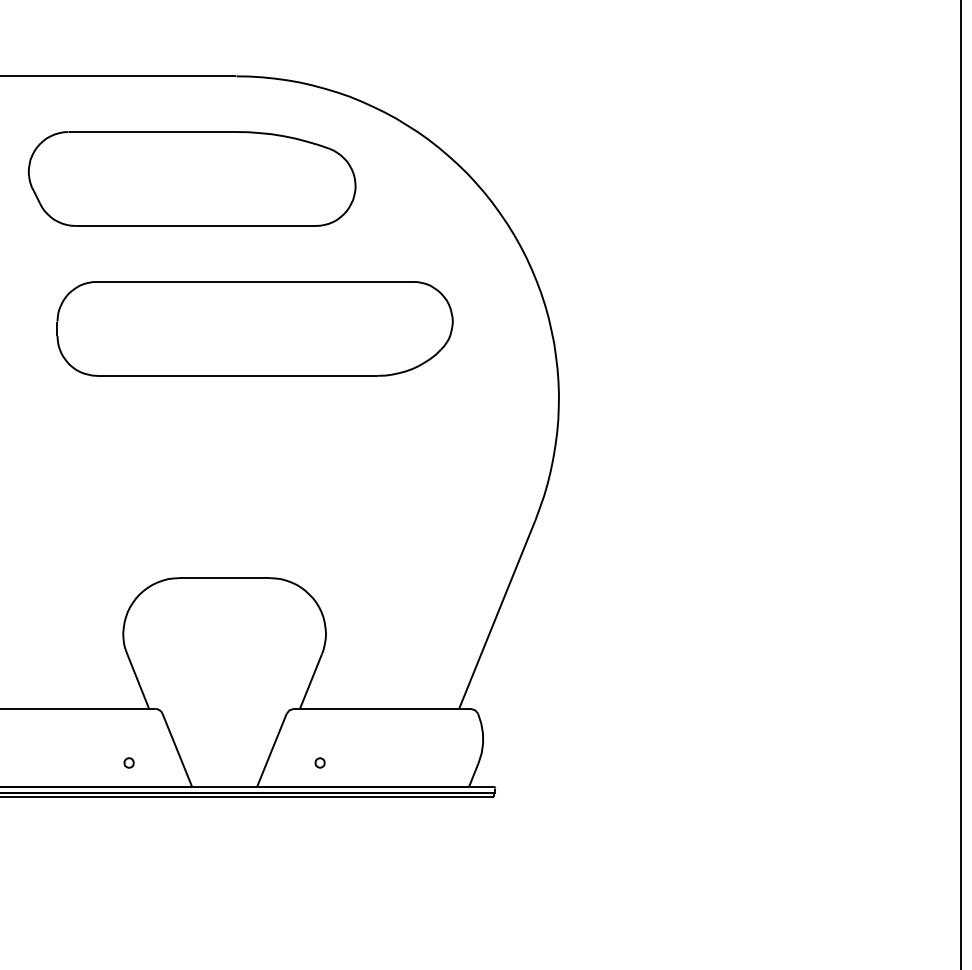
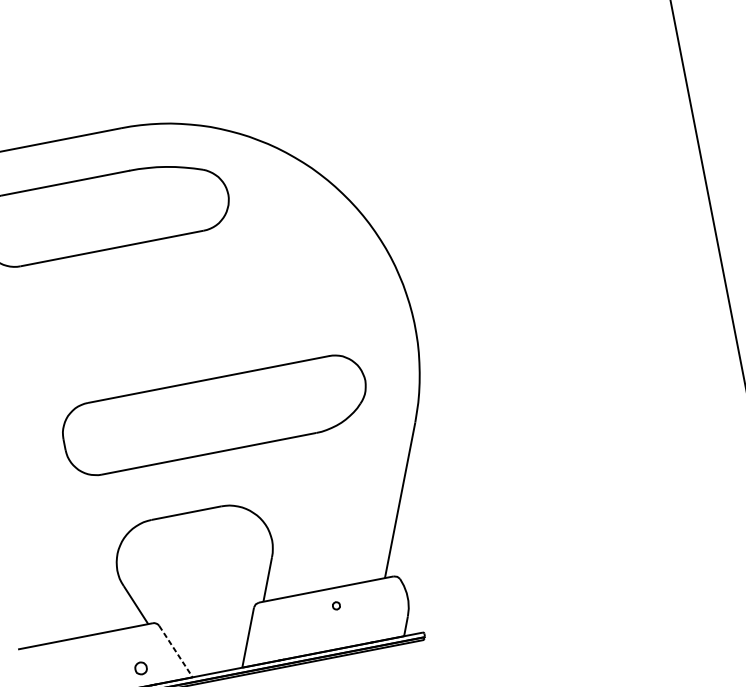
part: (254, 328) -> (214, 415), moved
line: (177, 750) -> (176, 651), solid -> dashed
part: (128, 762) -> (140, 668), size x1.6
part: (319, 762) -> (335, 605), moved

